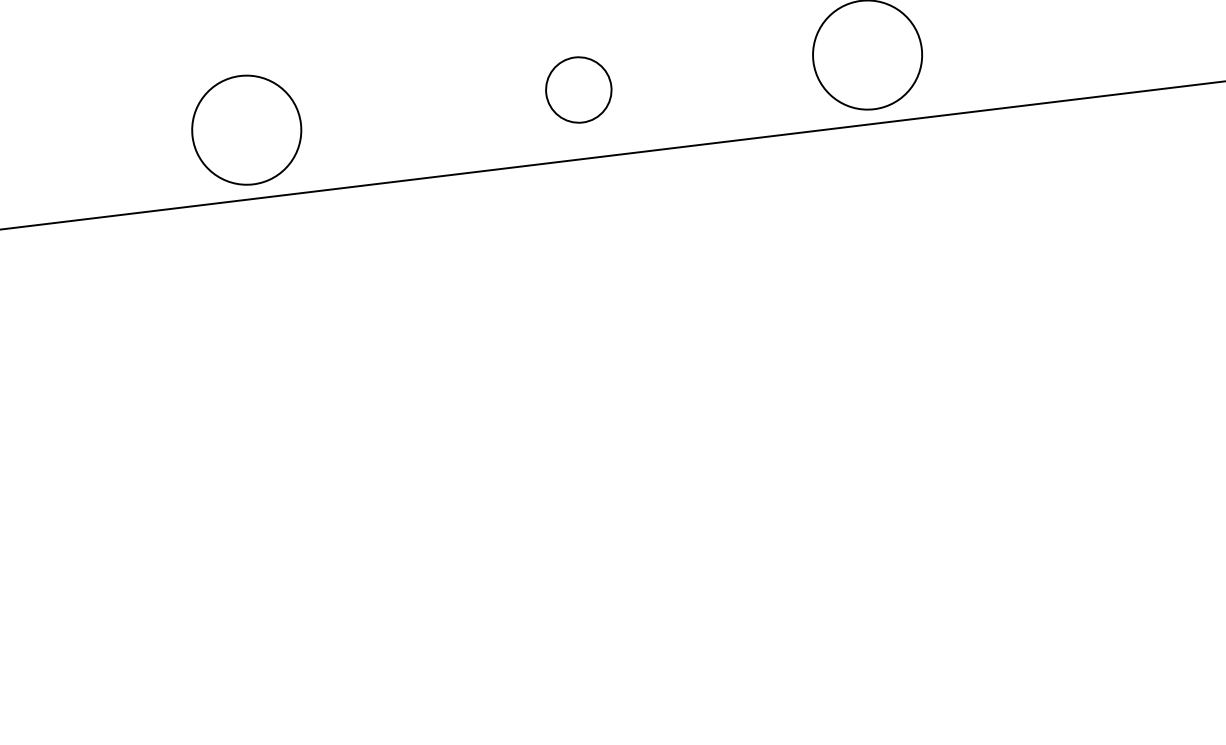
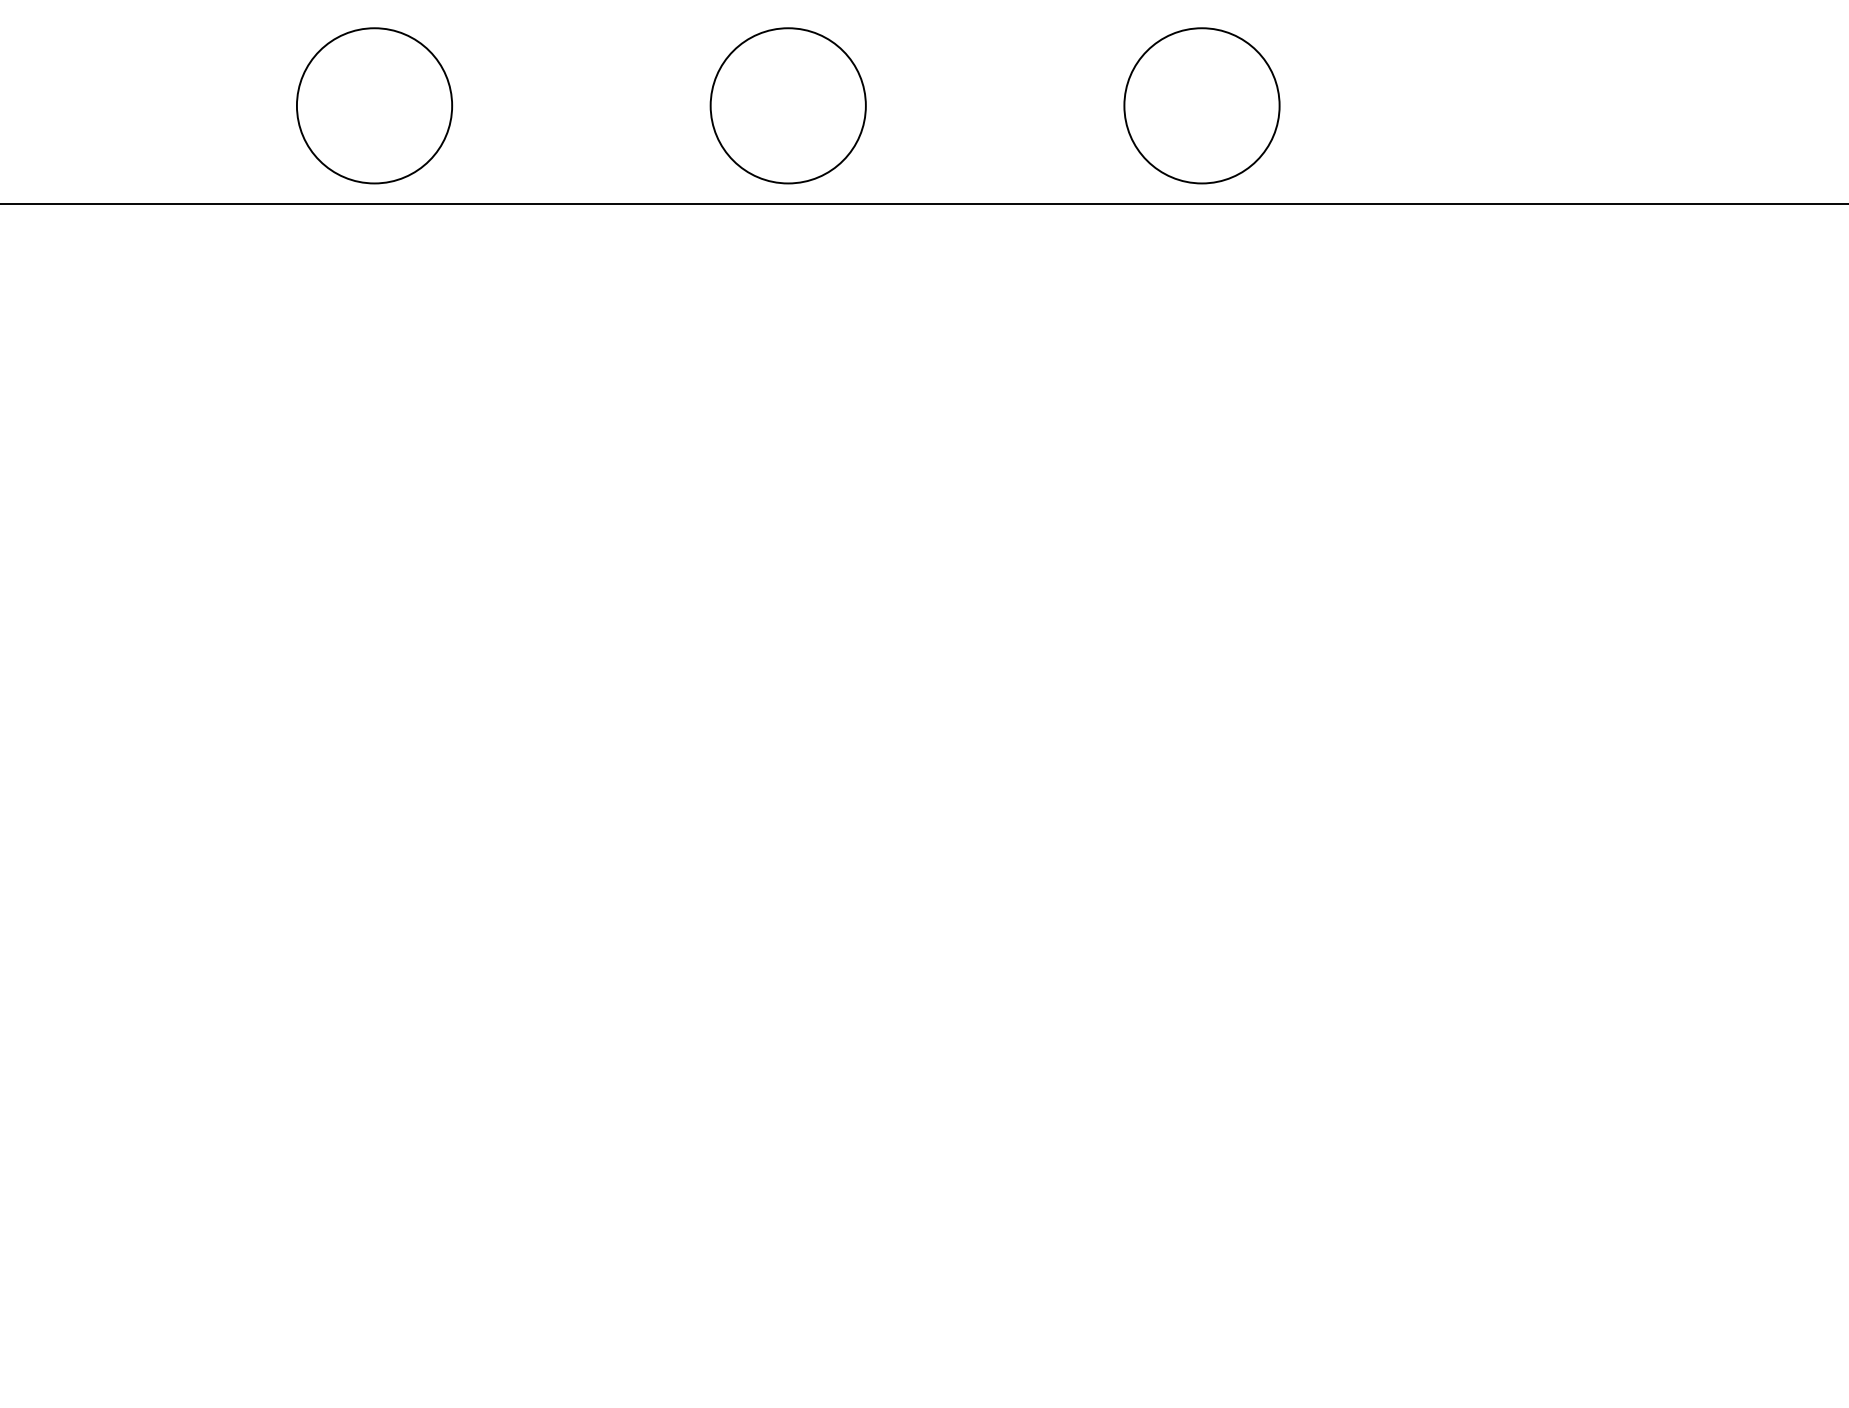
circle: (578, 89) -> (787, 105), size x1.67
circle: (246, 129) -> (374, 105), moved

